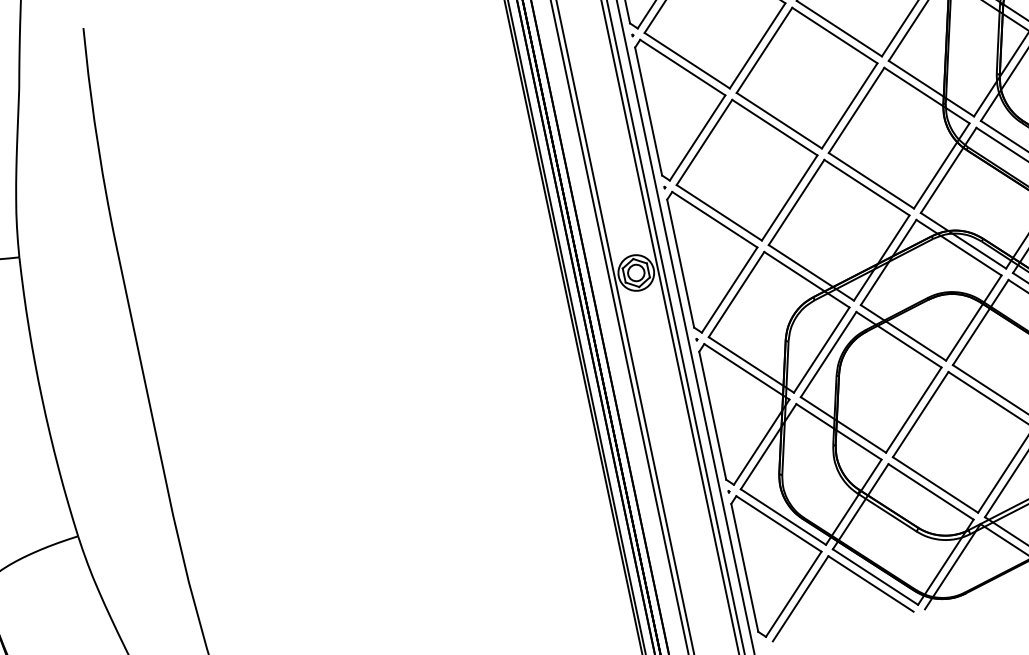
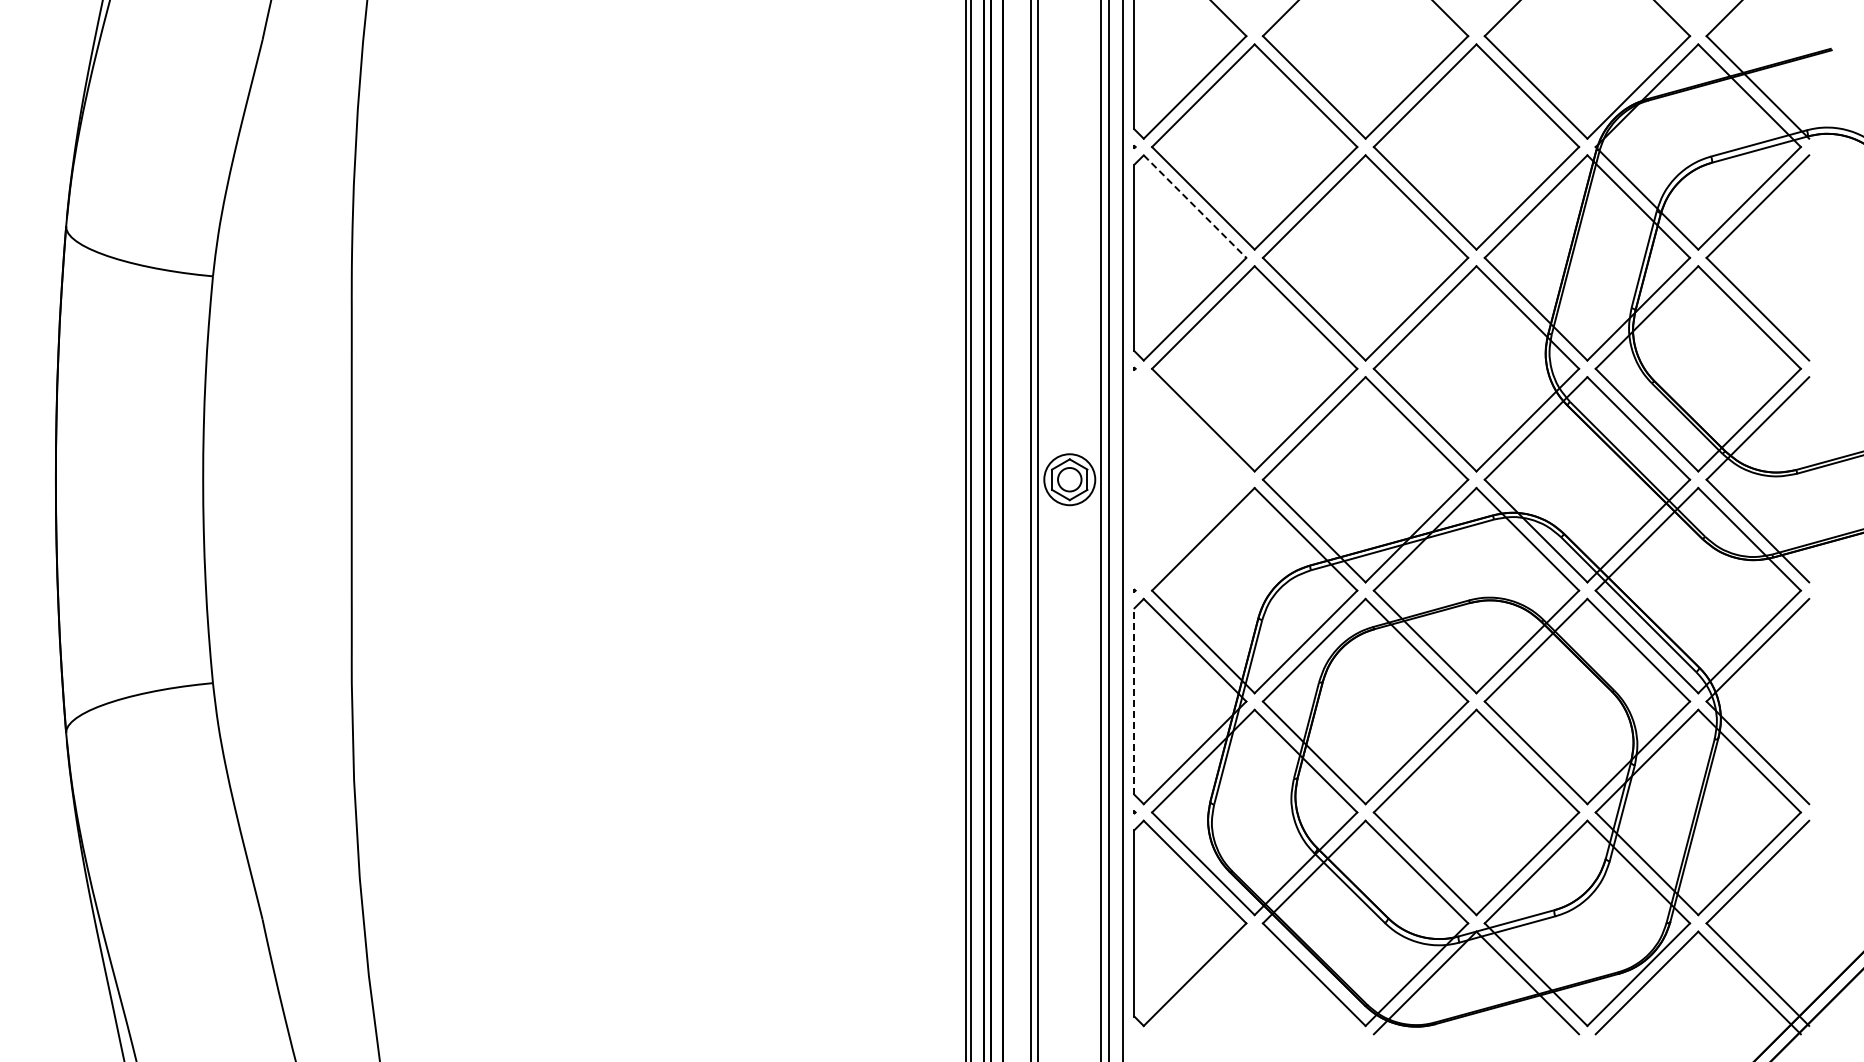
line: (683, 67) -> (1195, 206), solid -> dashed
part: (719, 255) -> (1190, 479), removed
line: (712, 415) -> (1134, 701), solid -> dashed
part: (815, 577) -> (1230, 957), removed

